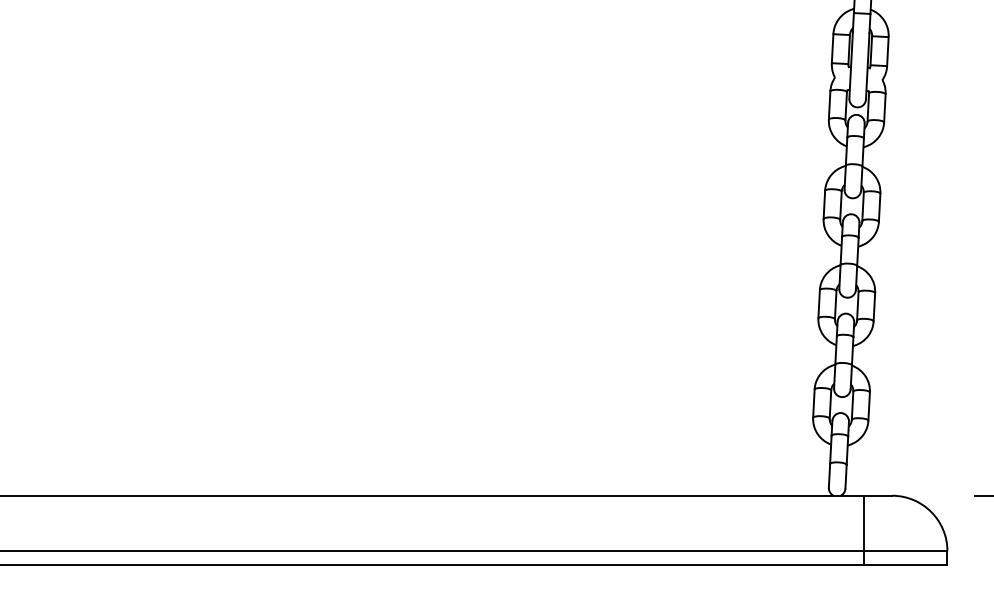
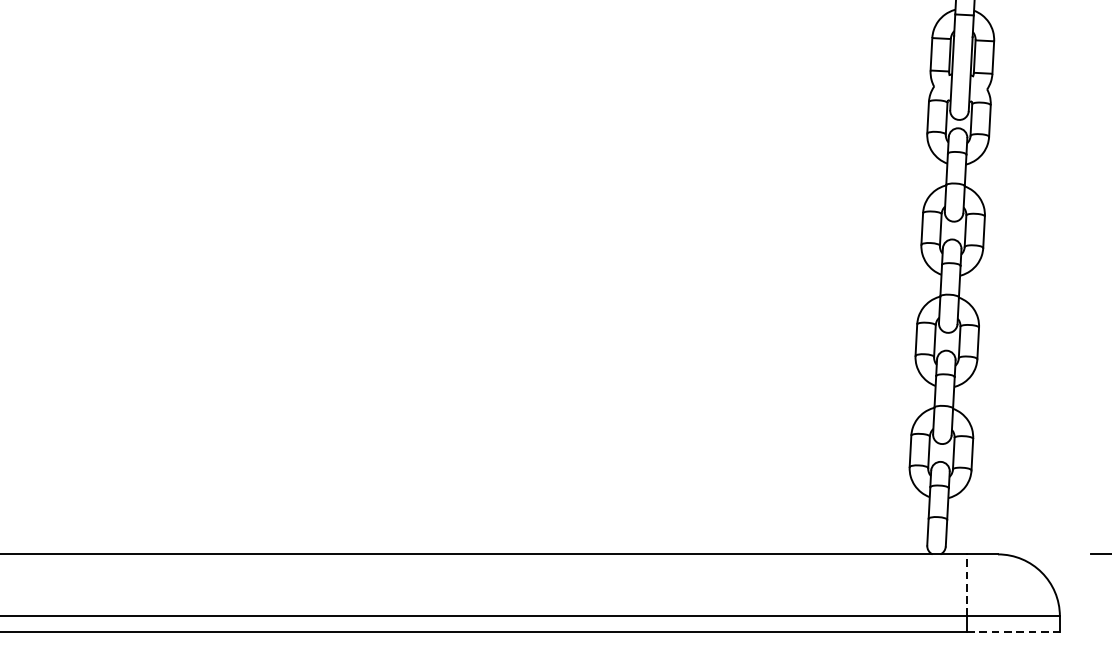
line: (864, 523) -> (967, 585), solid -> dashed
line: (905, 564) -> (1012, 631), solid -> dashed

